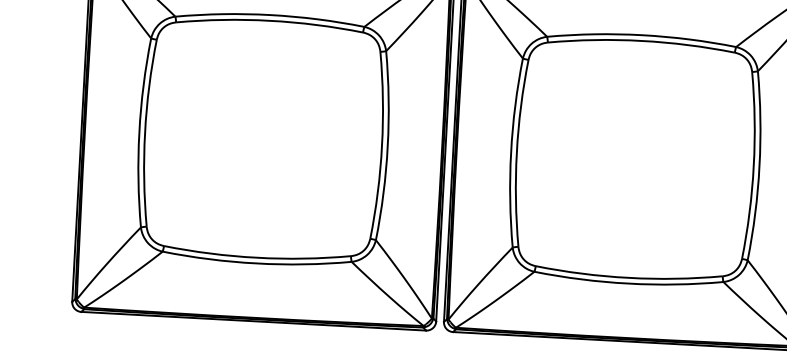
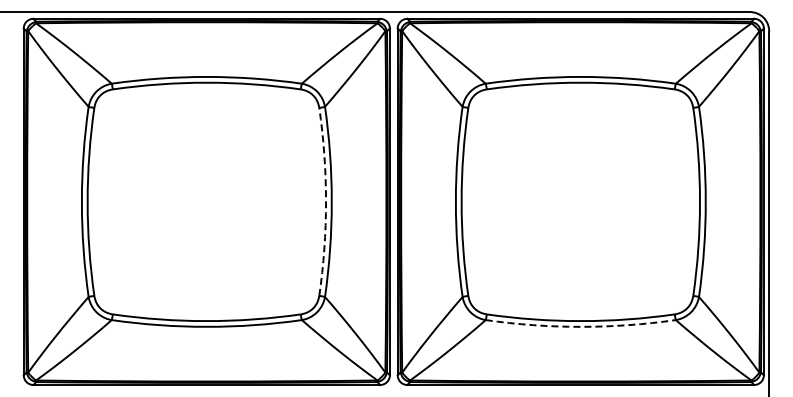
arc: (382, 145) -> (326, 201), solid -> dashed
arc: (628, 283) -> (580, 326), solid -> dashed

